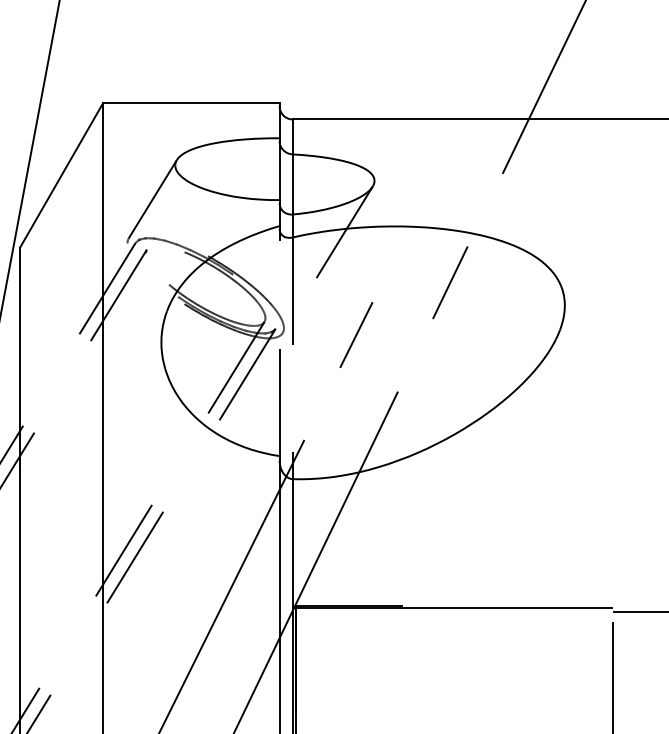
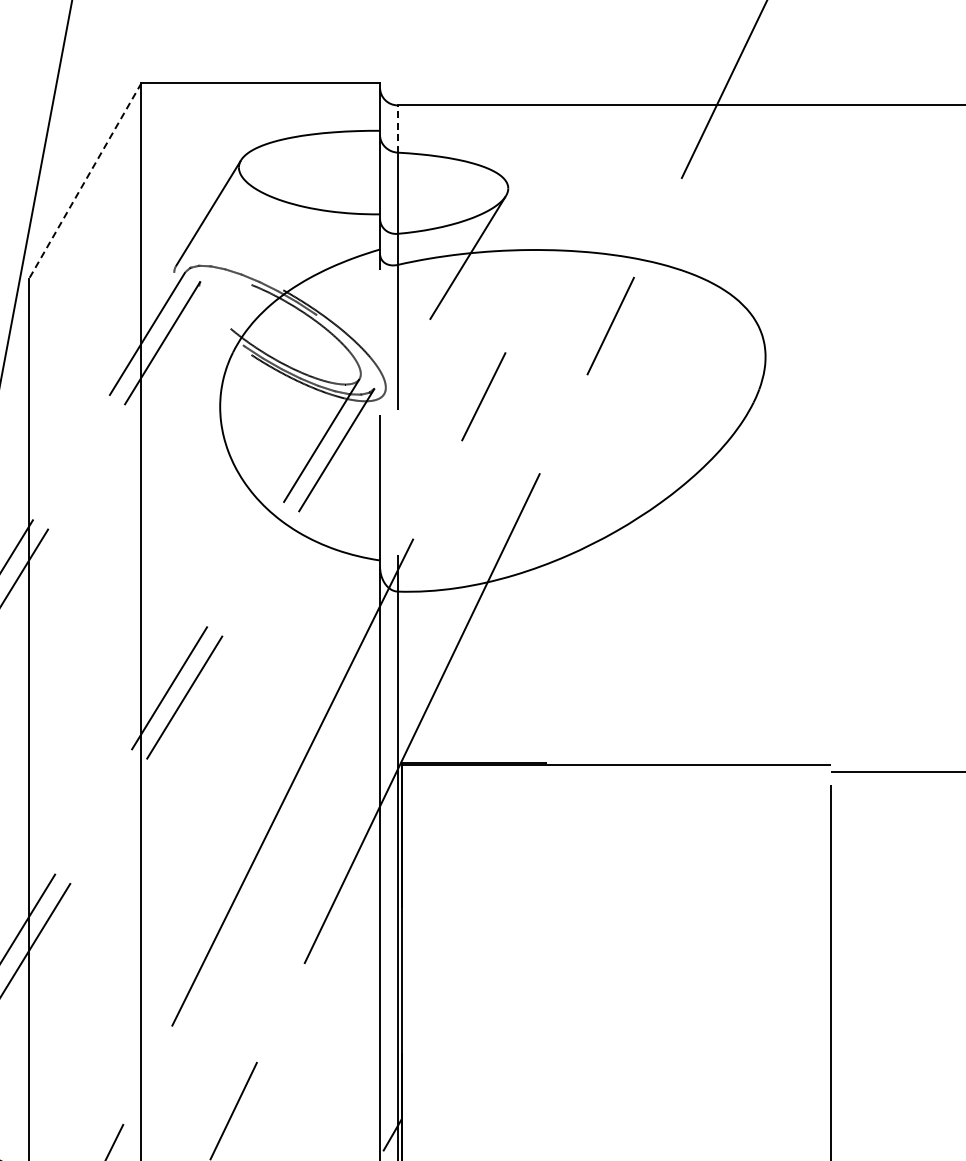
line: (292, 137) -> (397, 129), solid -> dashed
line: (61, 175) -> (85, 181), solid -> dashed

